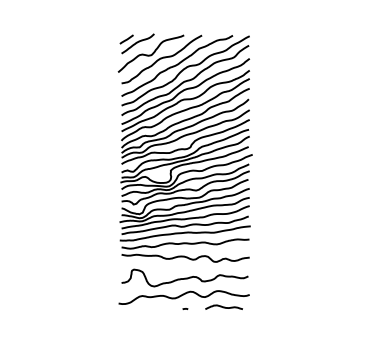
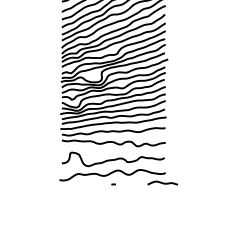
curve: (223, 306) -> (162, 182), moved

